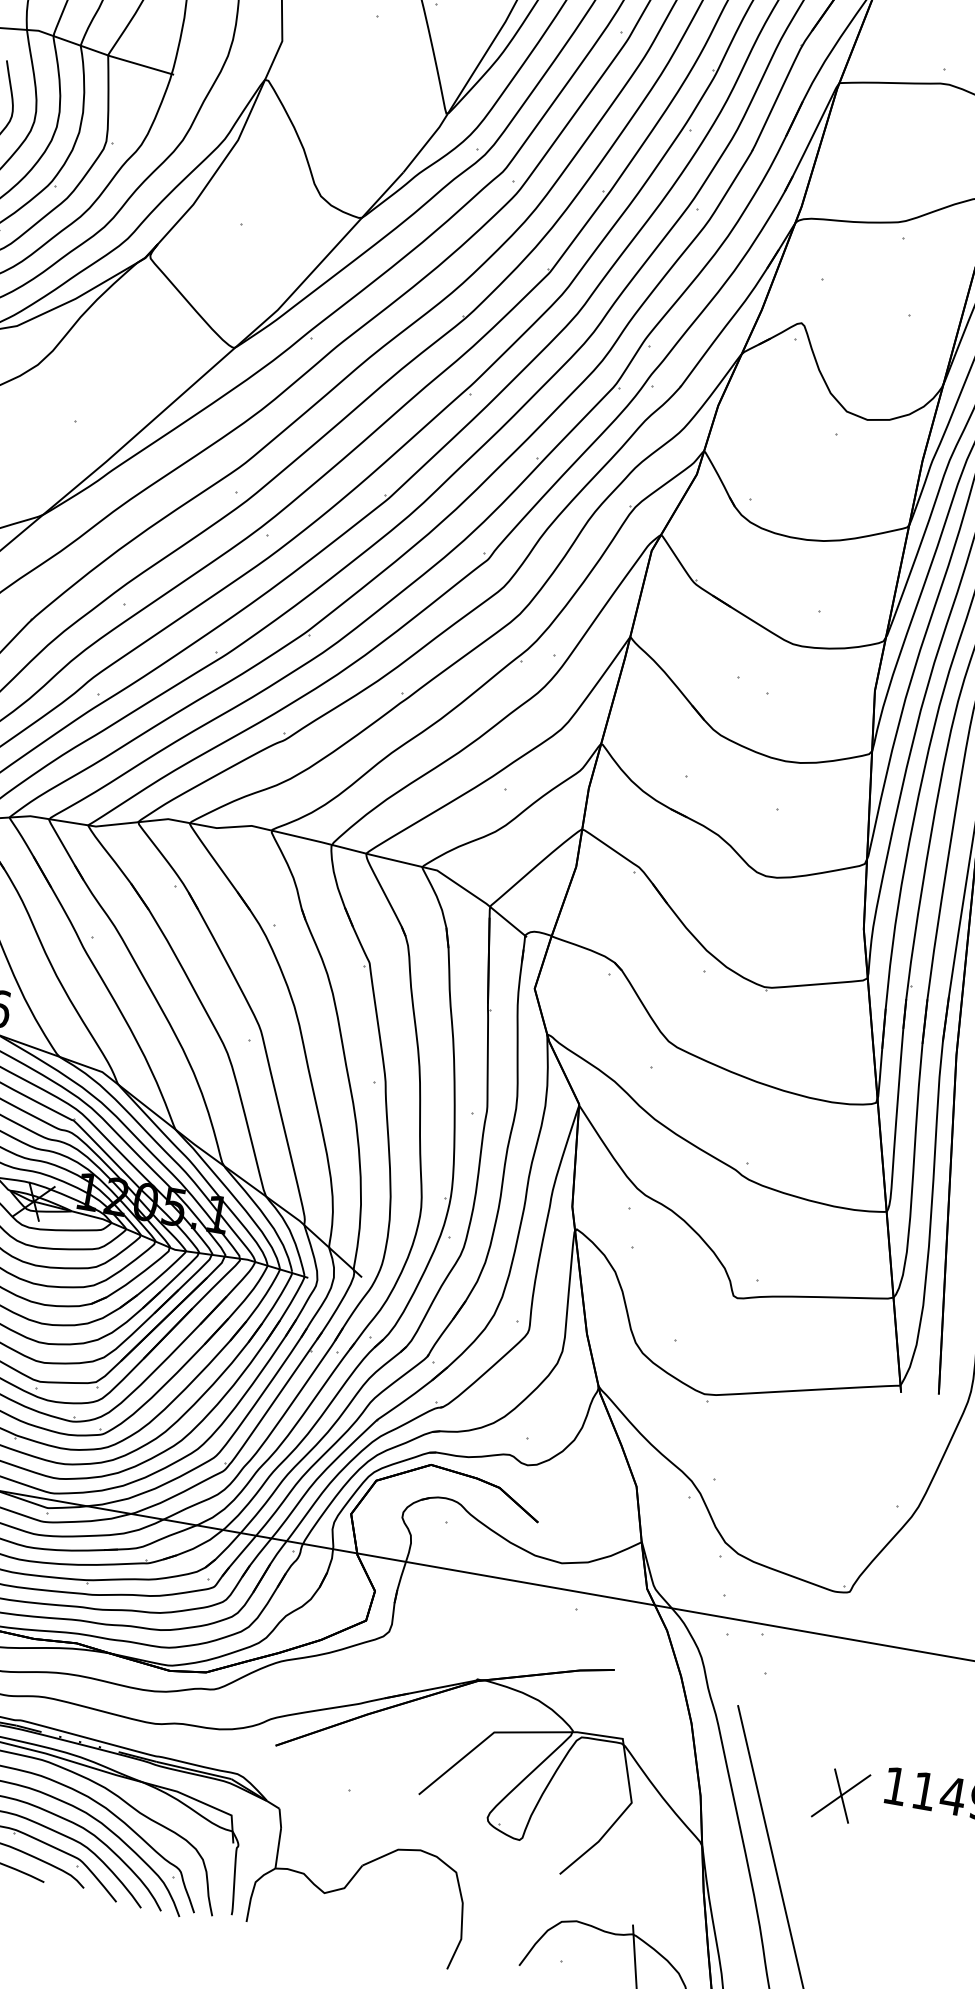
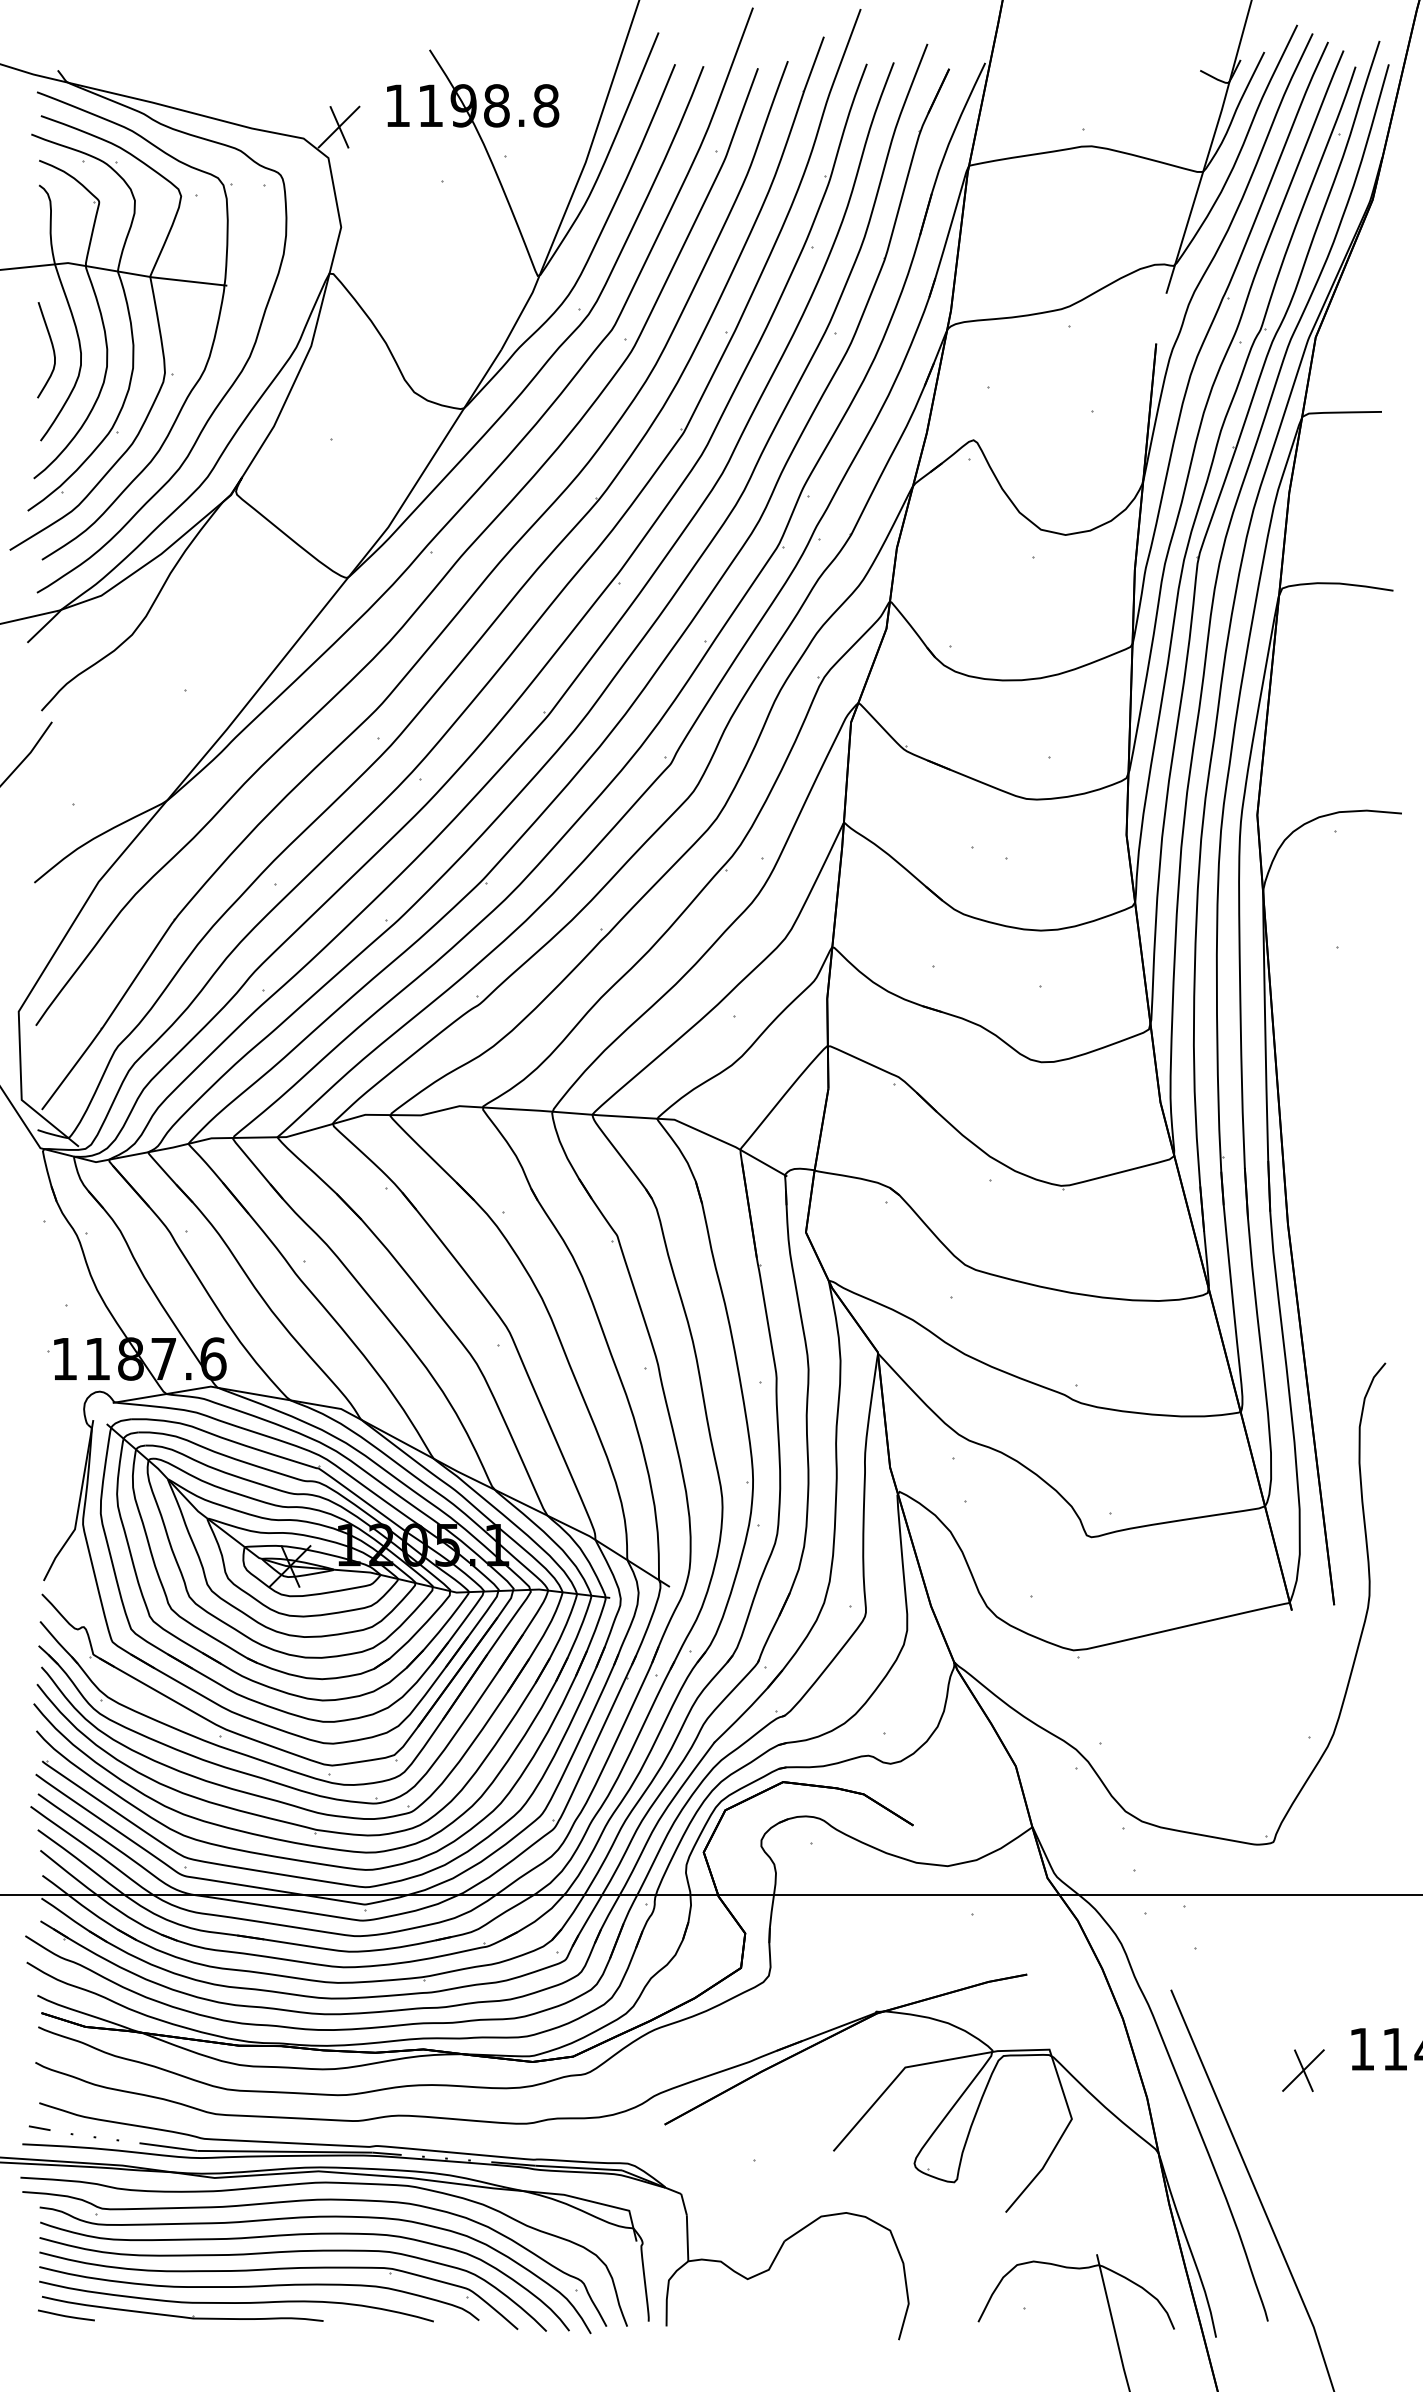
part: (841, 1795) -> (1303, 2070), size x0.71

